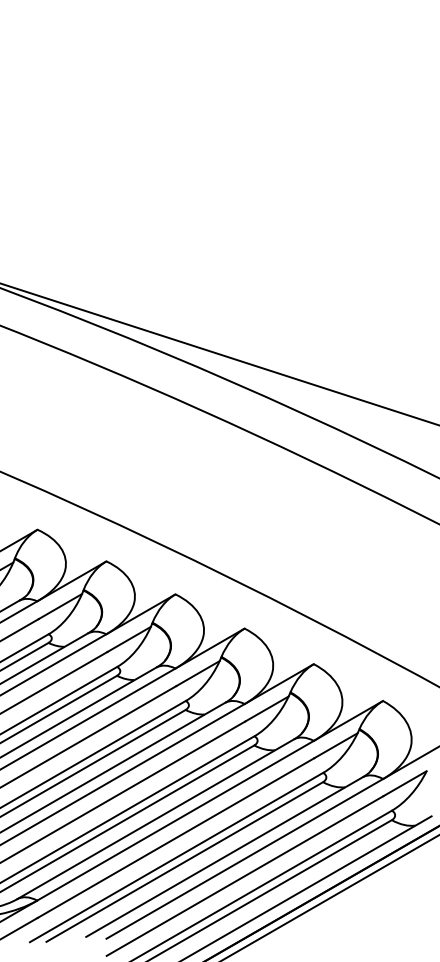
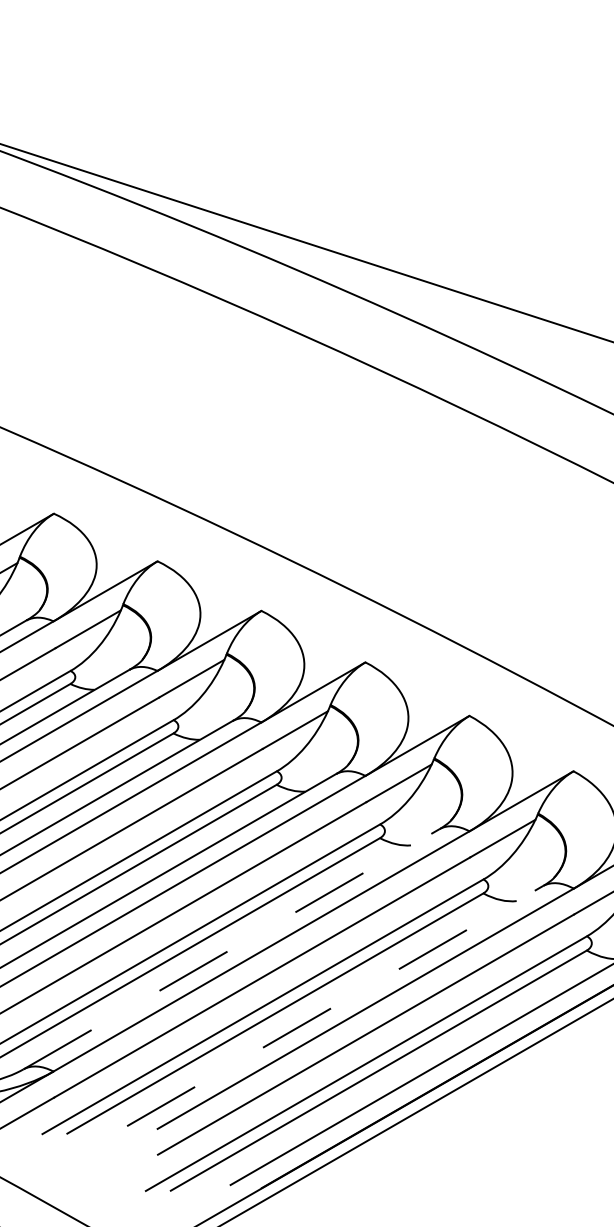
line: (155, 819) -> (231, 949), solid -> dashed
line: (224, 857) -> (335, 1006), solid -> dashed

